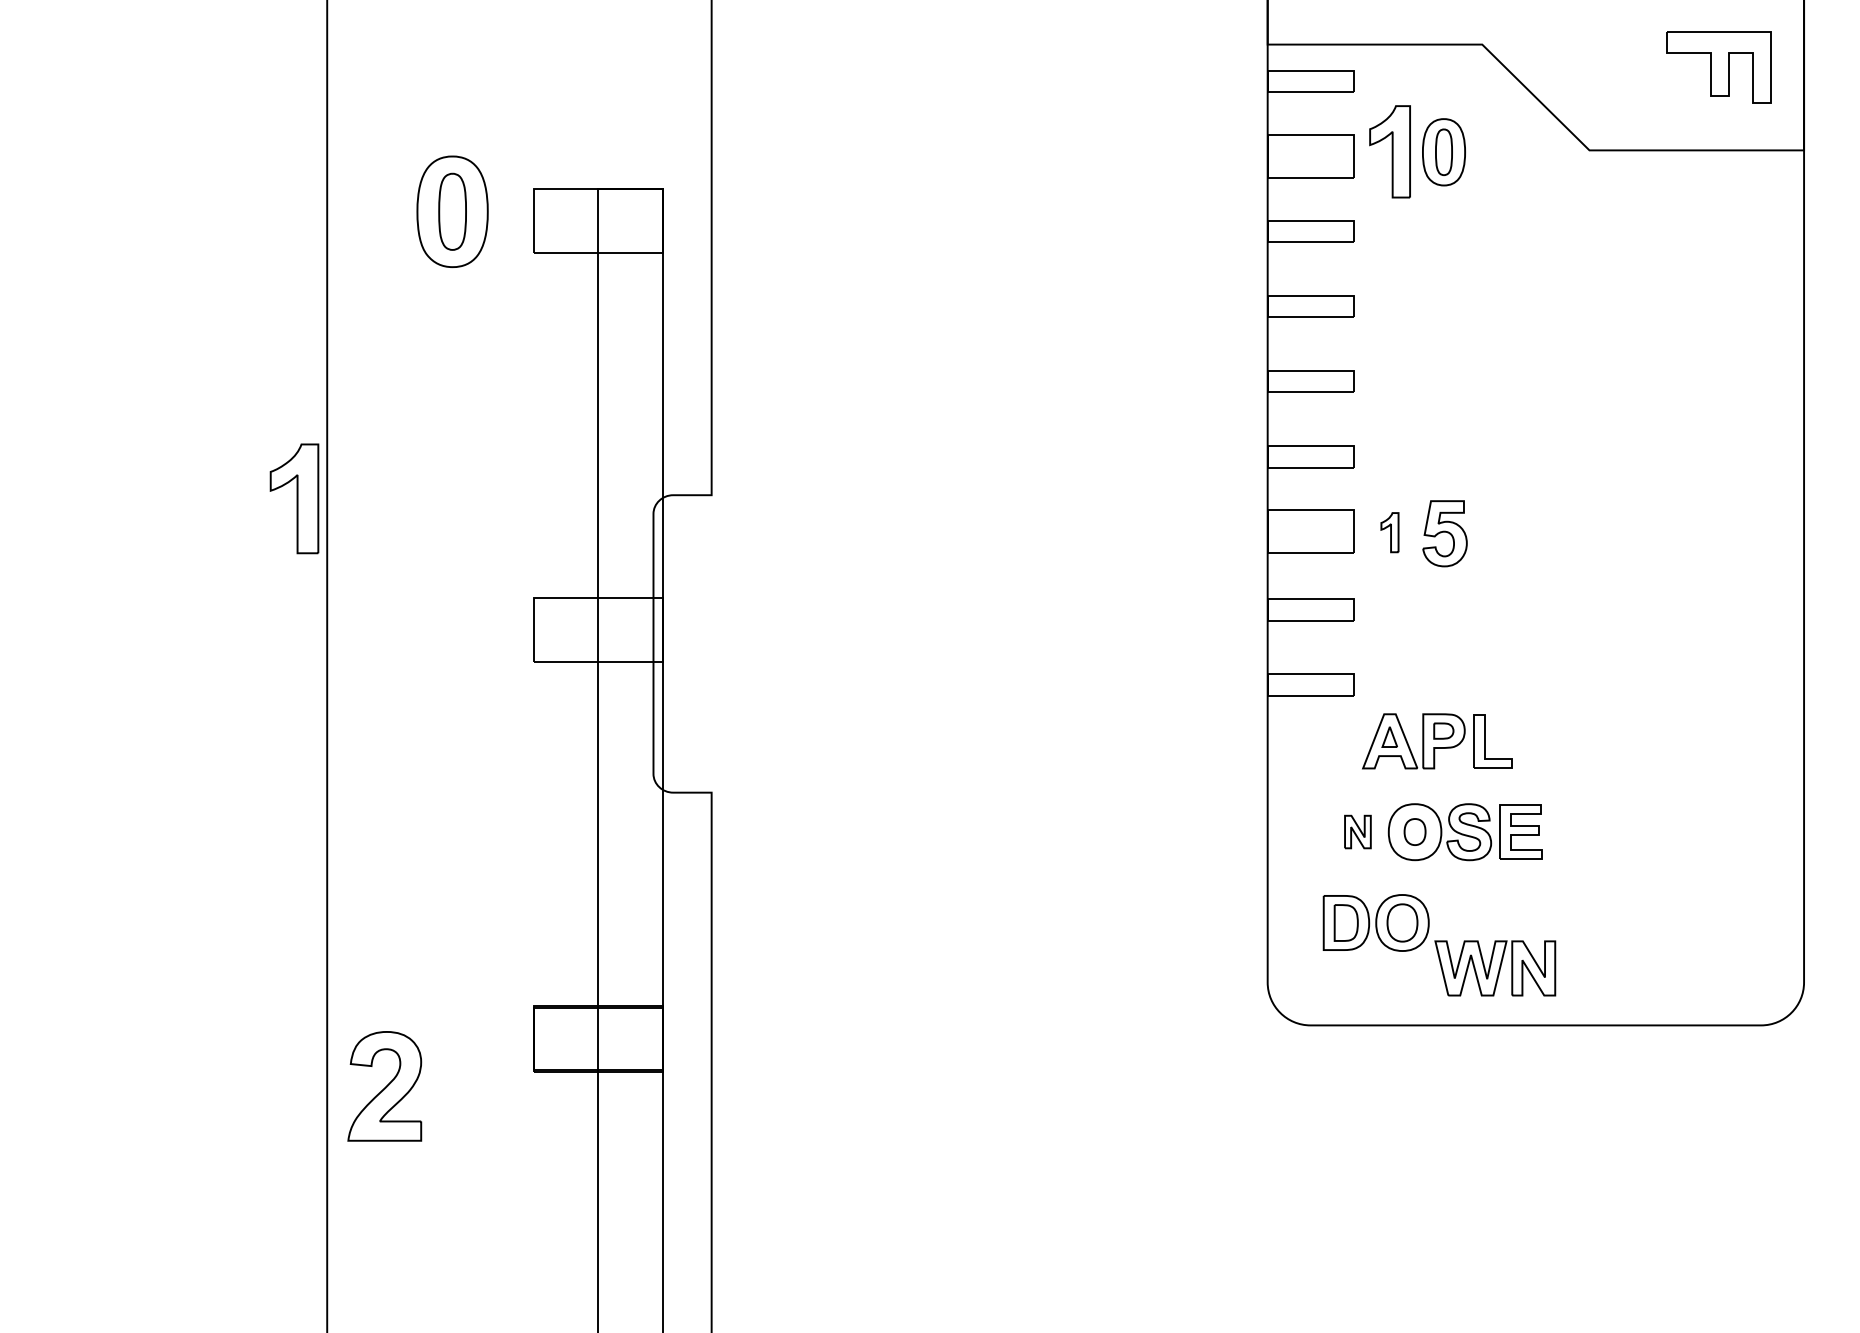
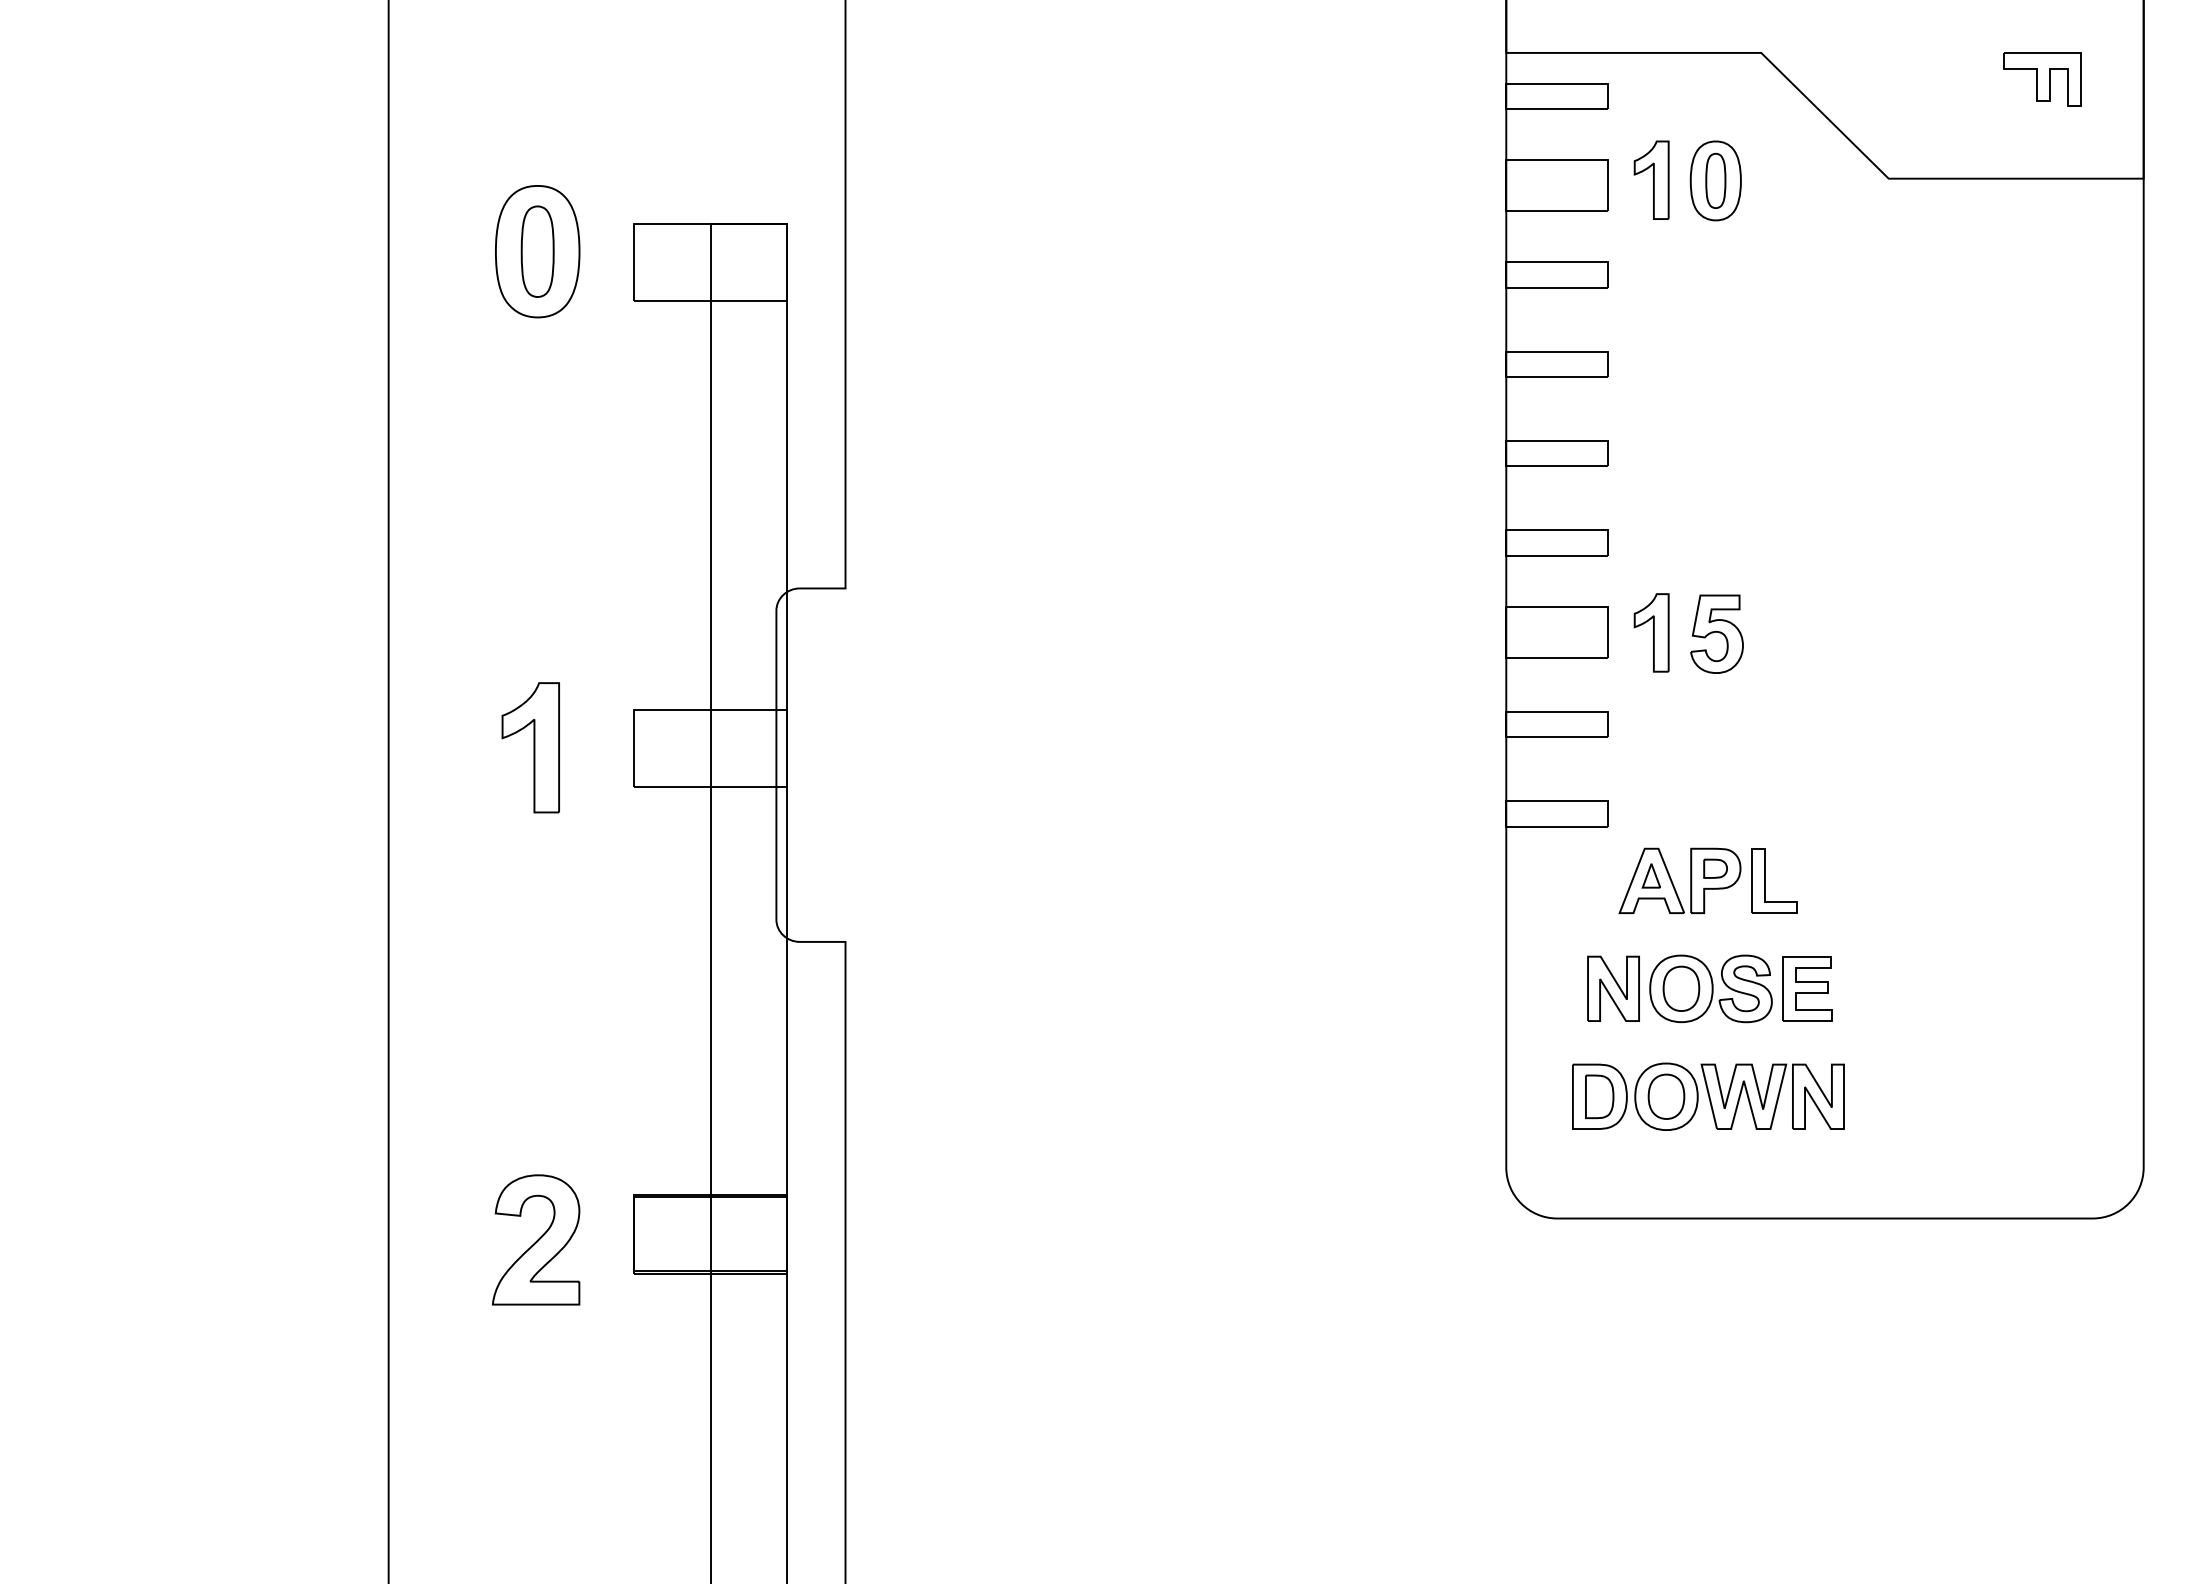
part: (1718, 66) -> (2042, 79), size x0.62
part: (1389, 151) -> (1651, 179), size x0.71
part: (294, 498) -> (530, 747), moved
part: (1389, 532) -> (1651, 632), size x1.67
part: (1357, 831) -> (1613, 988), size x1.67
part: (1415, 831) -> (1681, 988), size x1.43
part: (1495, 968) -> (1772, 1096), moved
part: (384, 1085) -> (535, 1239), moved

